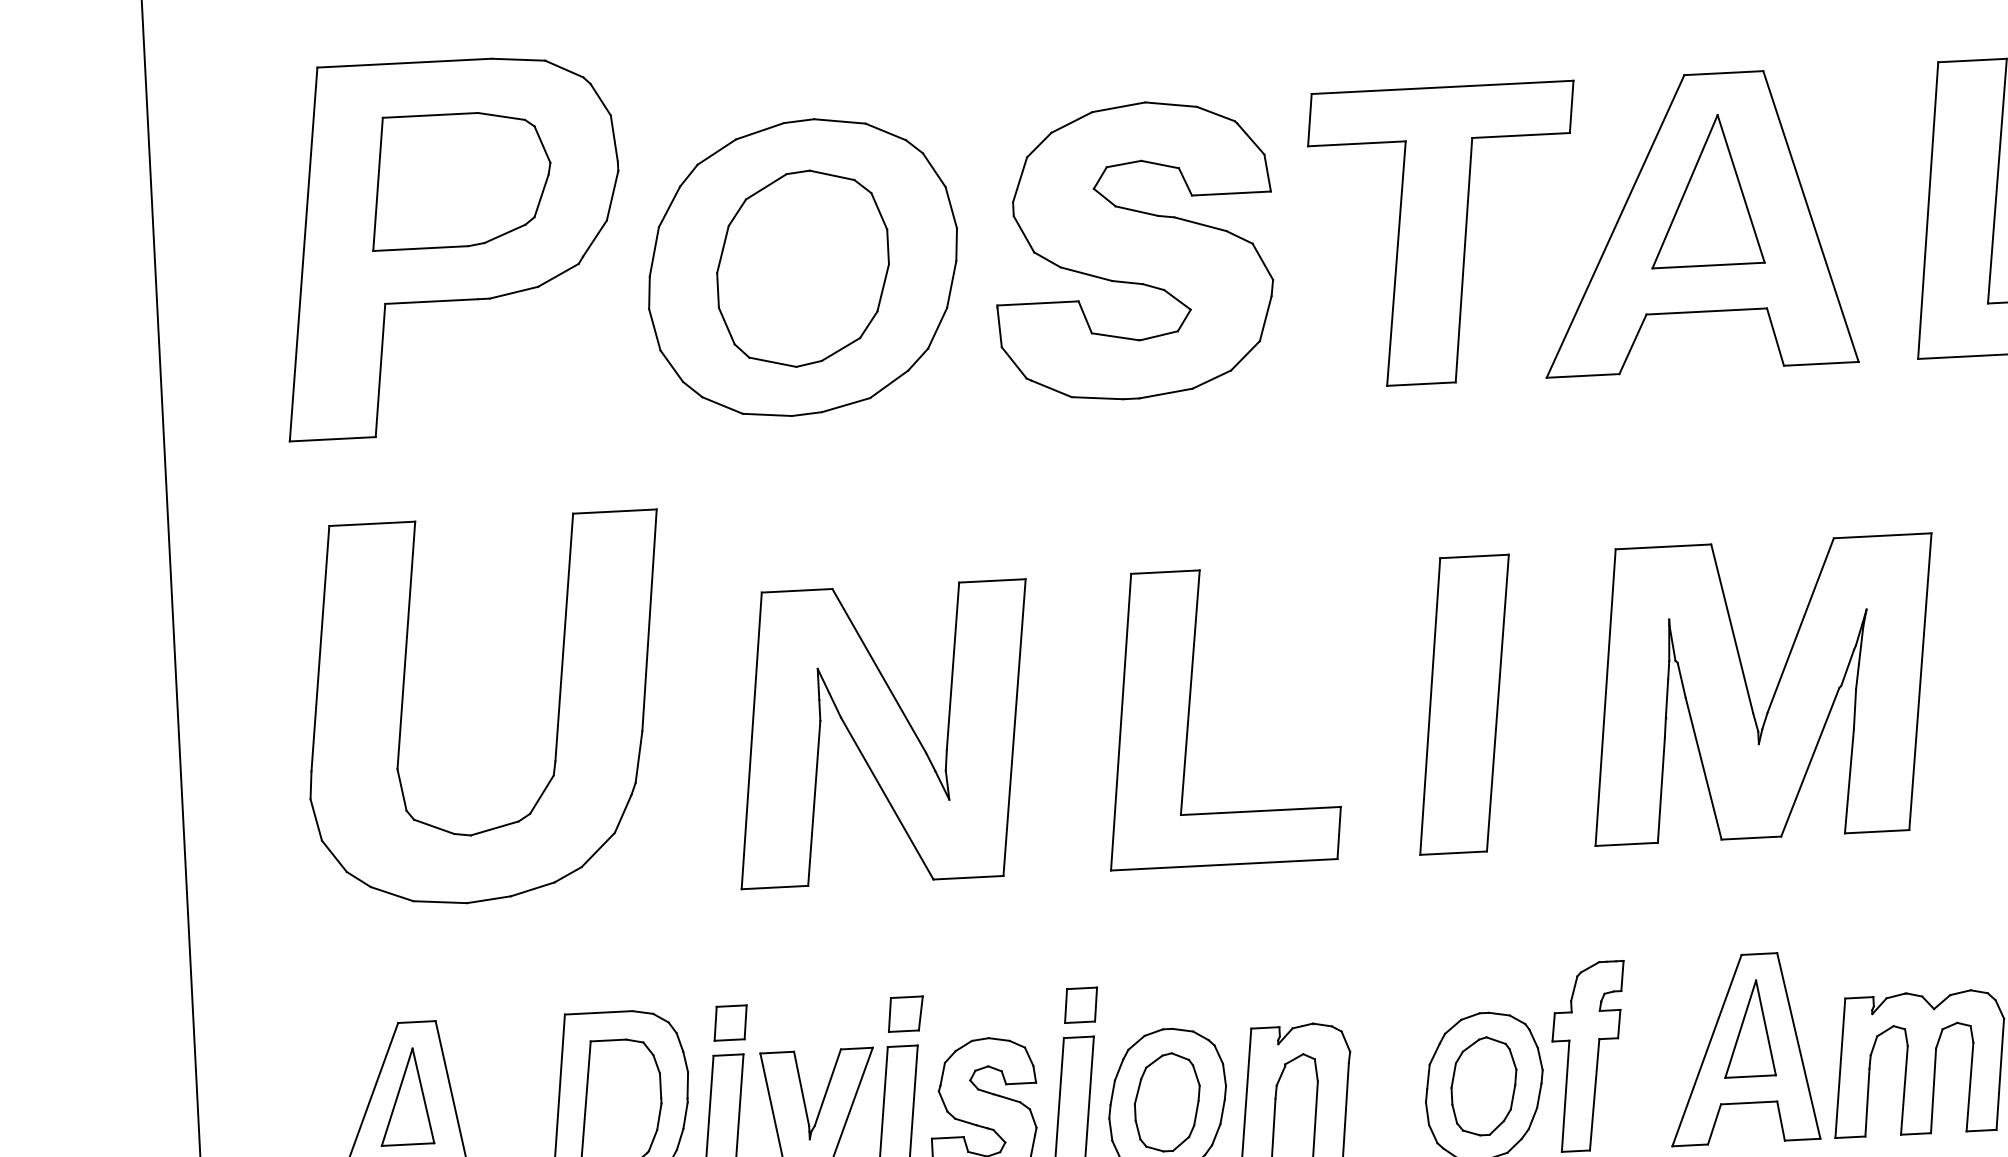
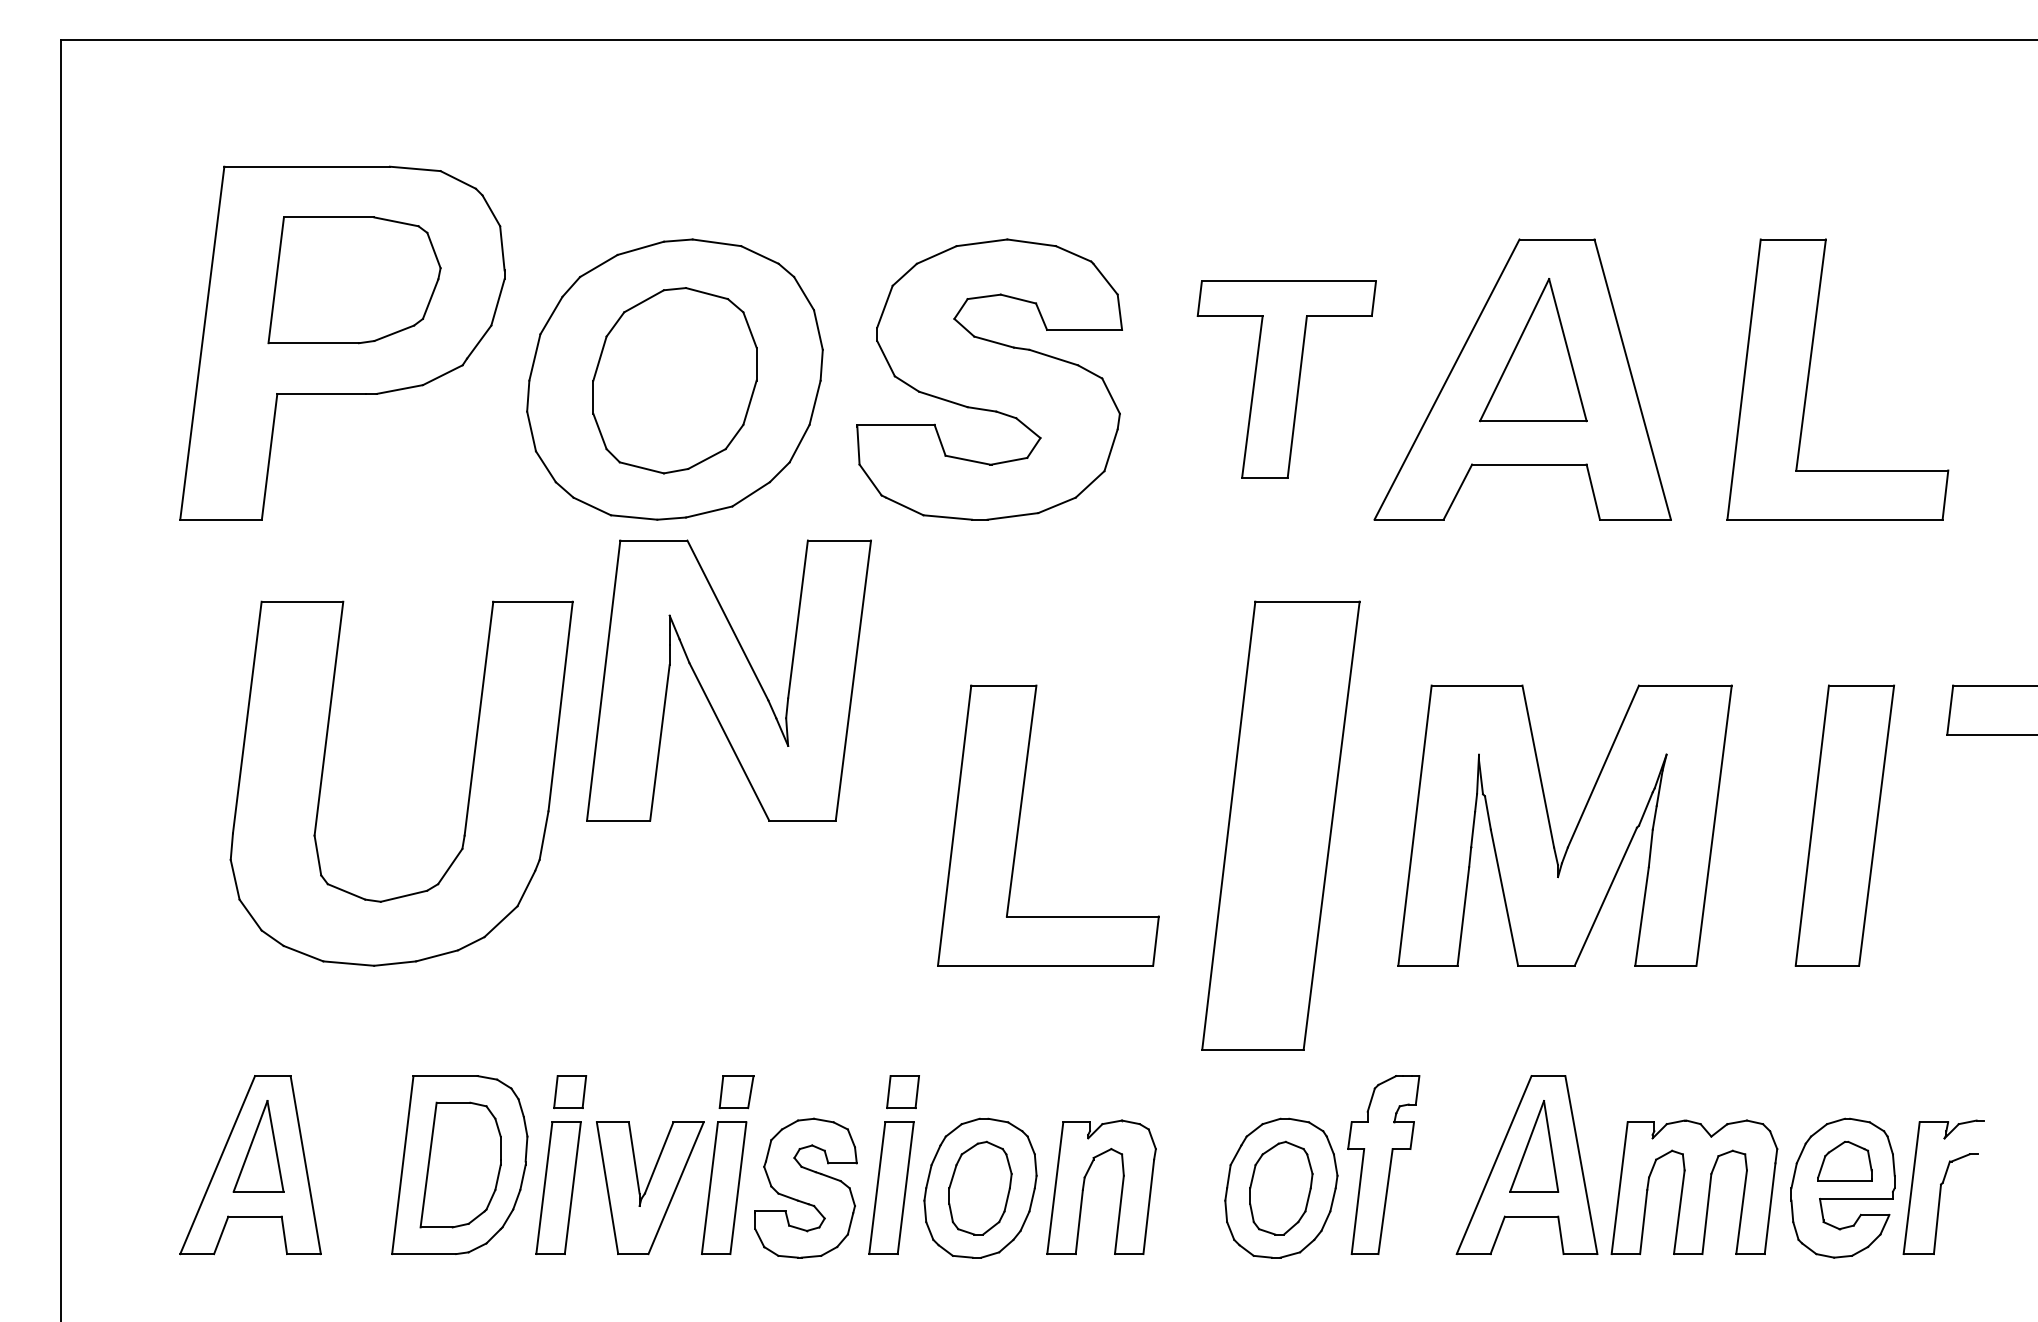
part: (1446, 234) -> (1286, 379), size x0.7
part: (1464, 704) -> (1280, 825), size x1.6
part: (557, 716) -> (468, 793), moved
part: (883, 734) -> (728, 680), moved

